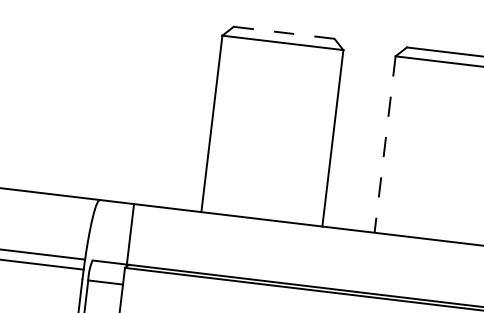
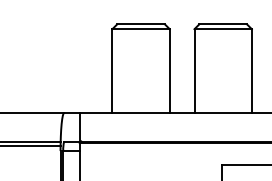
line: (284, 33) -> (141, 24), dashed -> solid
line: (384, 145) -> (194, 71), dashed -> solid

